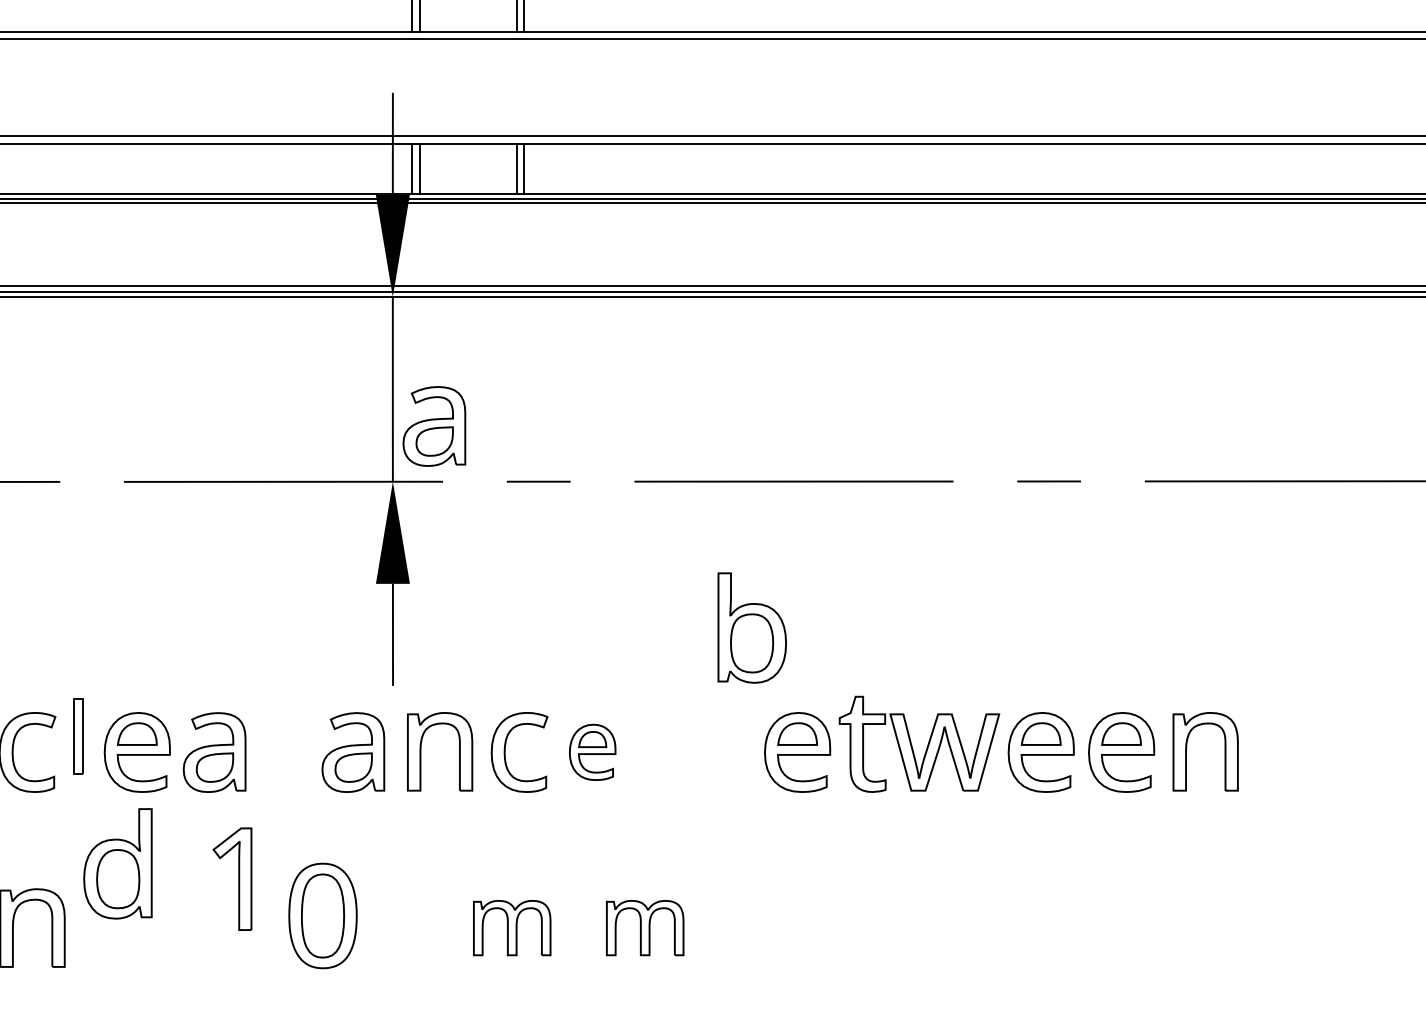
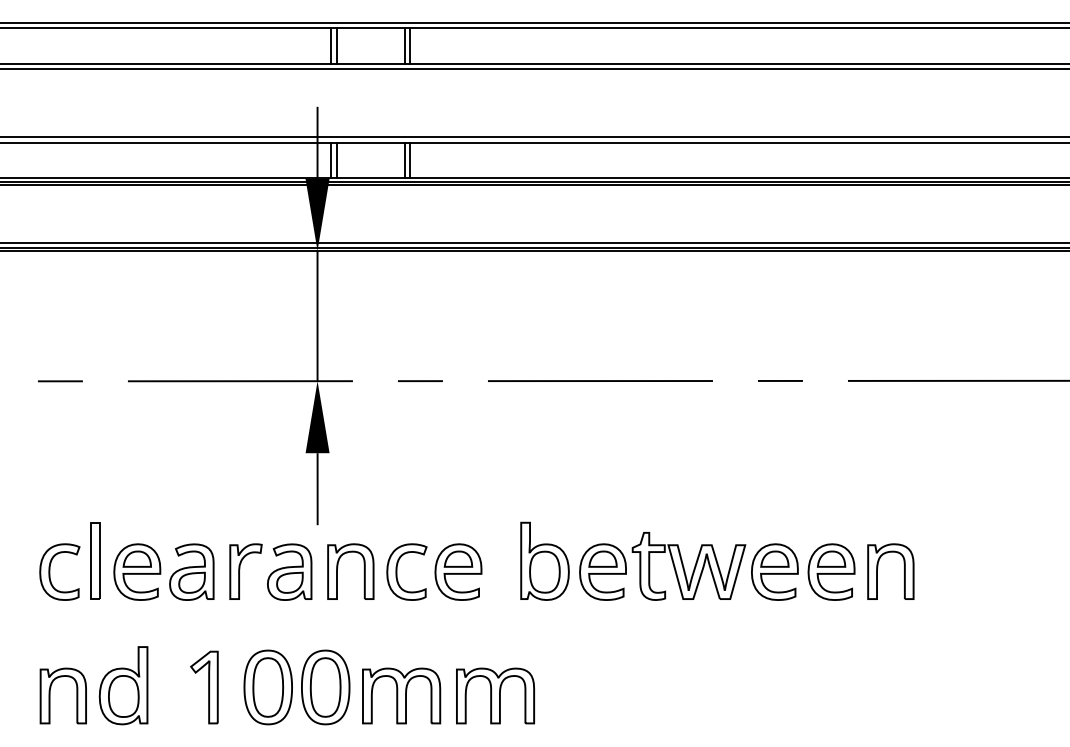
part: (433, 425) -> (346, 341), removed
part: (751, 626) -> (544, 560), moved
part: (78, 735) -> (95, 560), size x1.43
part: (290, 751) -> (245, 571), added
part: (592, 751) -> (458, 571), size x1.43
part: (117, 863) -> (123, 685), moved
part: (232, 879) -> (204, 687), moved
part: (404, 916) -> (325, 687), added
part: (511, 927) -> (401, 695), size x1.43
part: (645, 927) -> (495, 695), size x1.43

